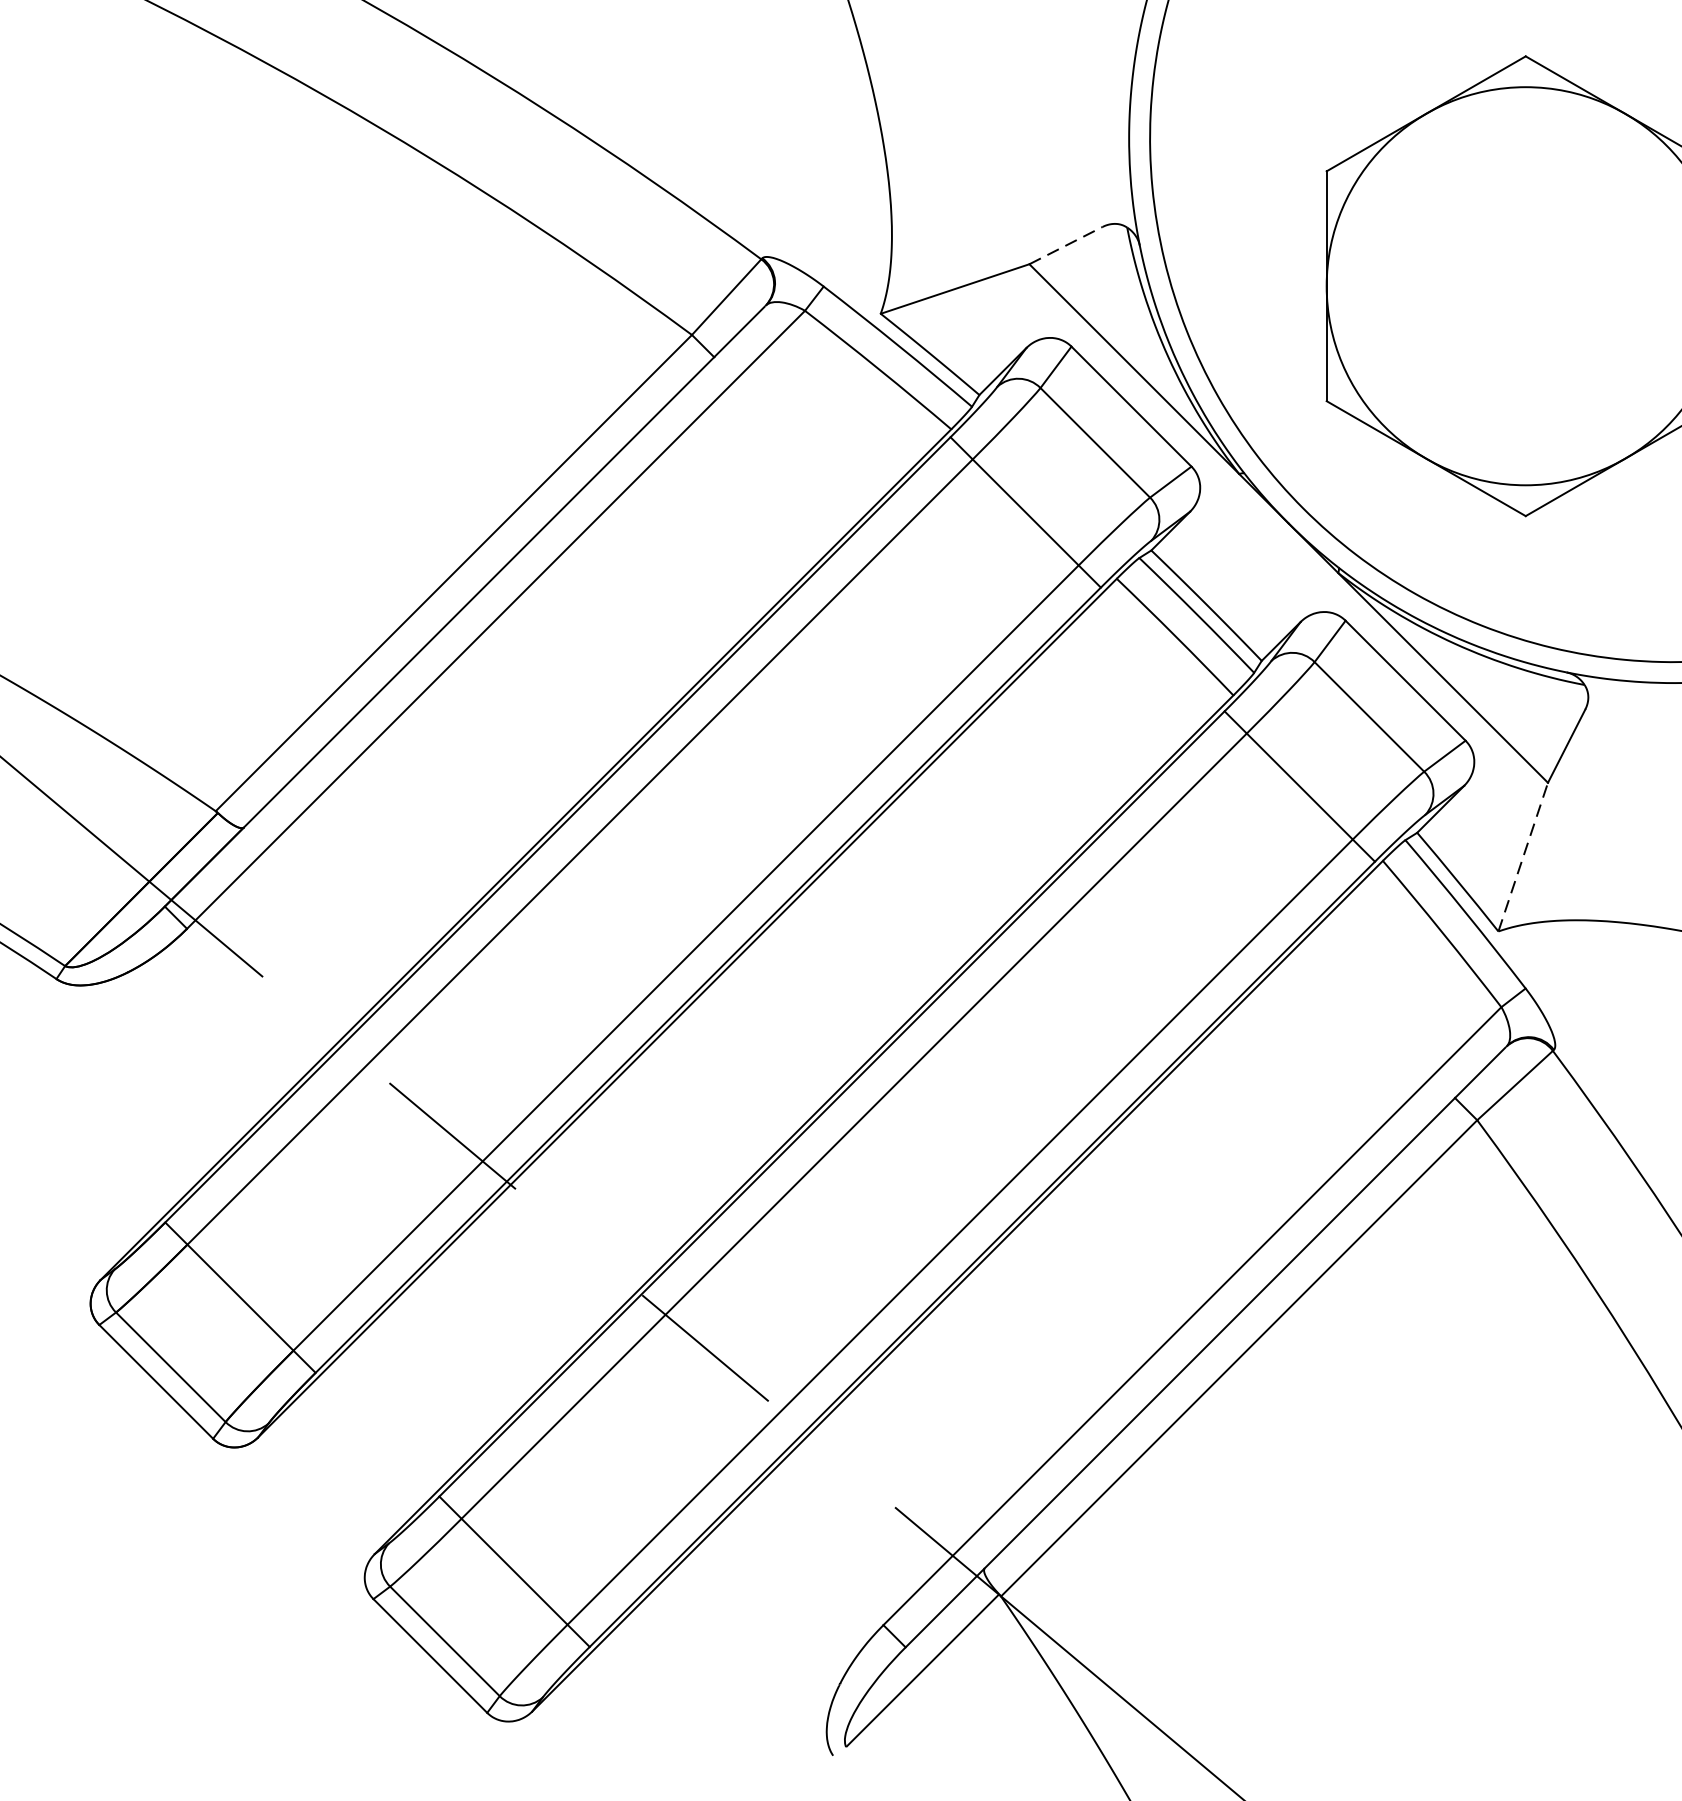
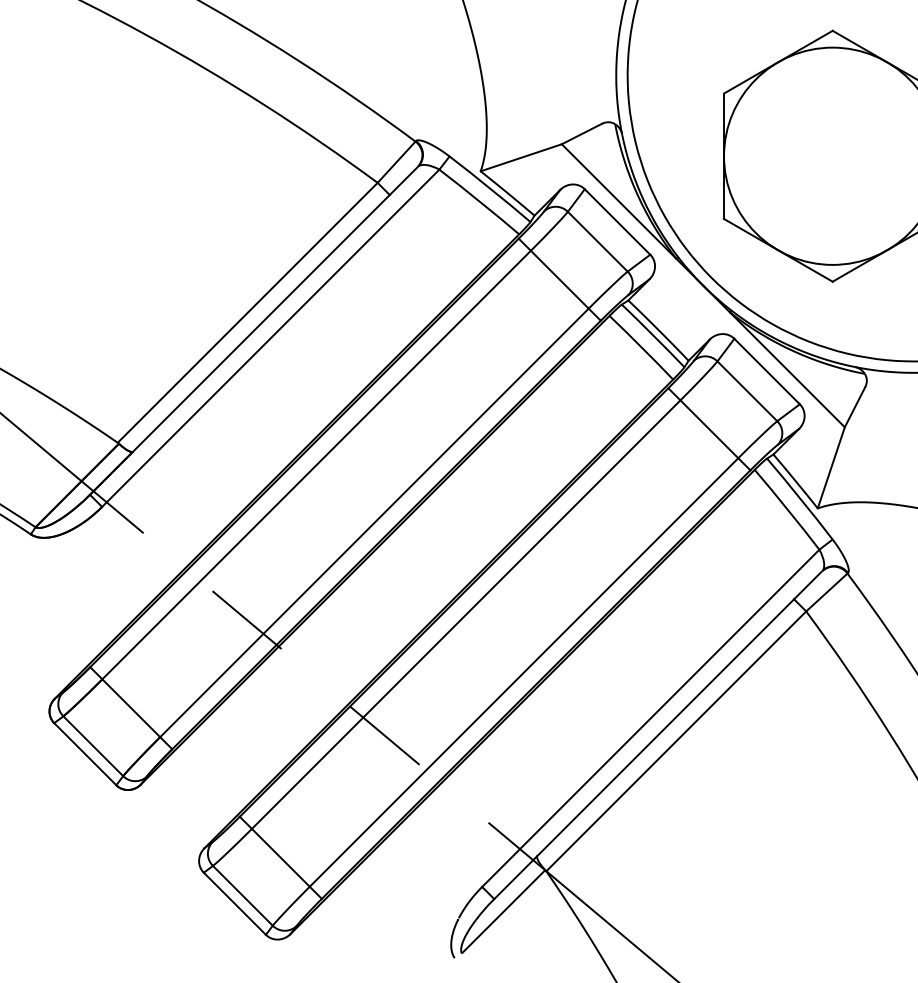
line: (1067, 244) -> (582, 133), dashed -> solid
line: (1523, 856) -> (831, 467), dashed -> solid

